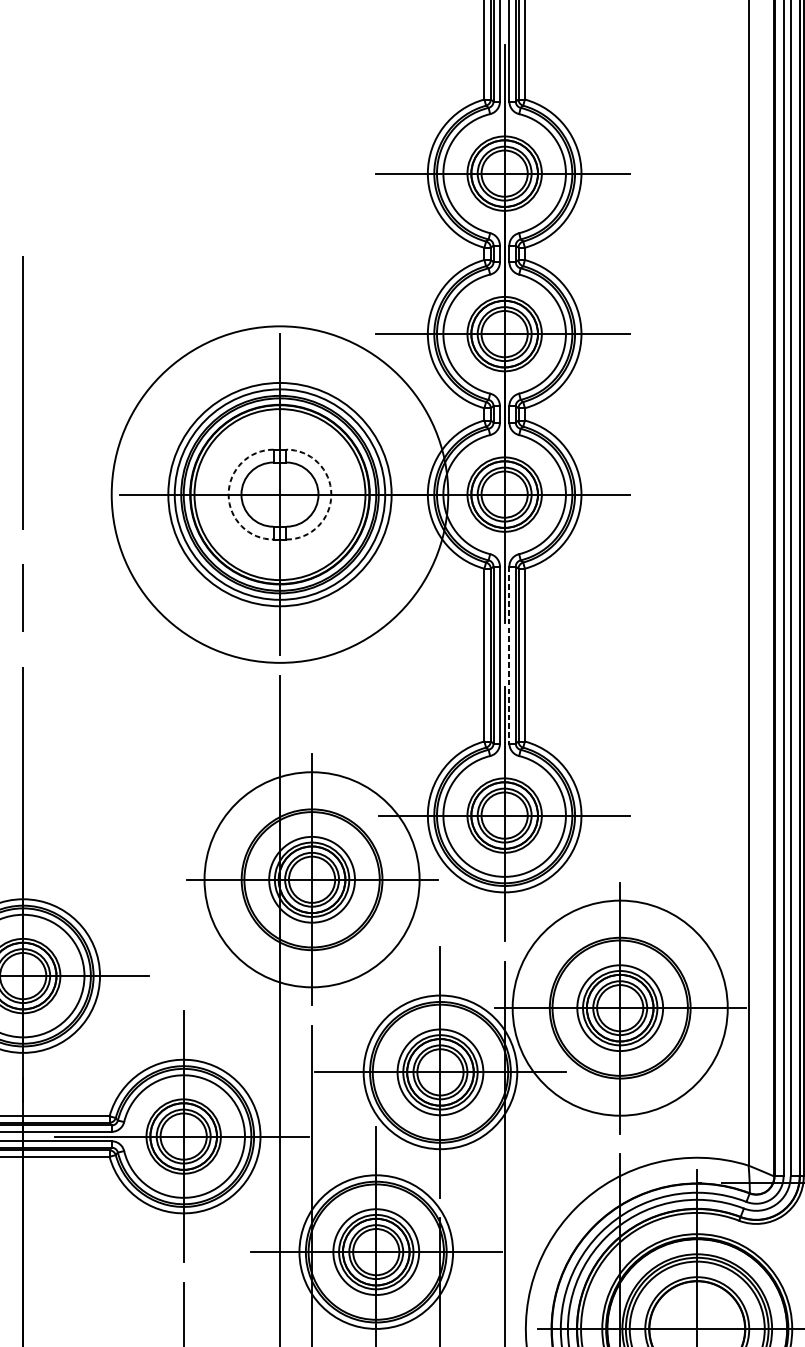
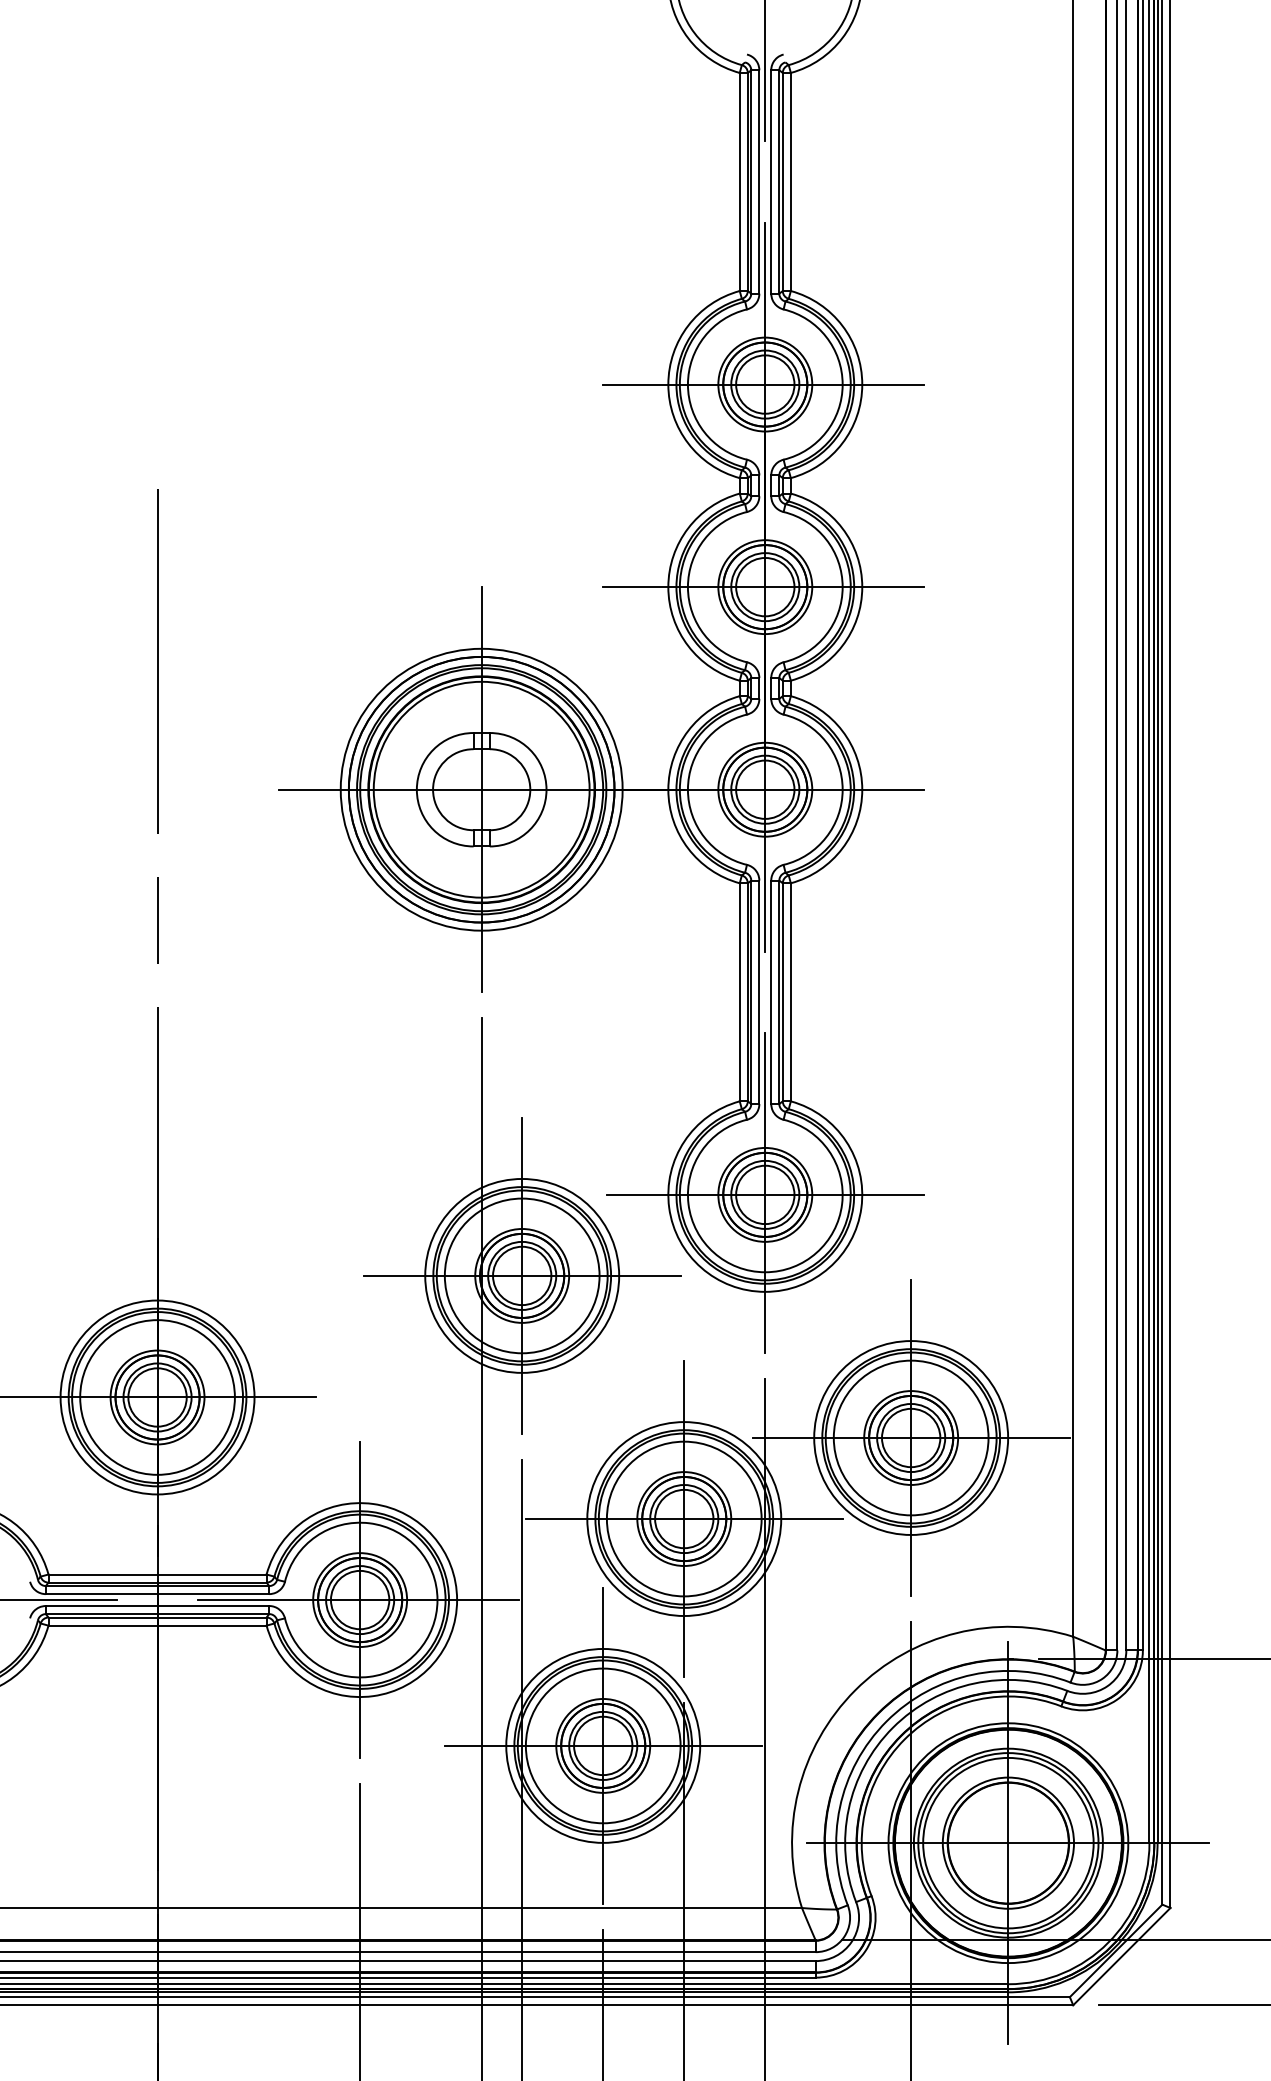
arc: (228, 494) -> (416, 789), dashed -> solid
circle: (279, 494) -> (481, 789), size x0.62
arc: (331, 494) -> (546, 789), dashed -> solid
line: (509, 655) -> (771, 992), dashed -> solid
circle: (311, 879) -> (521, 1275), size x1.43
circle: (312, 879) -> (522, 1275), size x0.71
circle: (619, 1007) -> (910, 1437), size x1.43
circle: (620, 1007) -> (911, 1437), size x0.71
circle: (439, 1071) -> (683, 1518), size x1.43
circle: (375, 1251) -> (602, 1745), size x1.43

